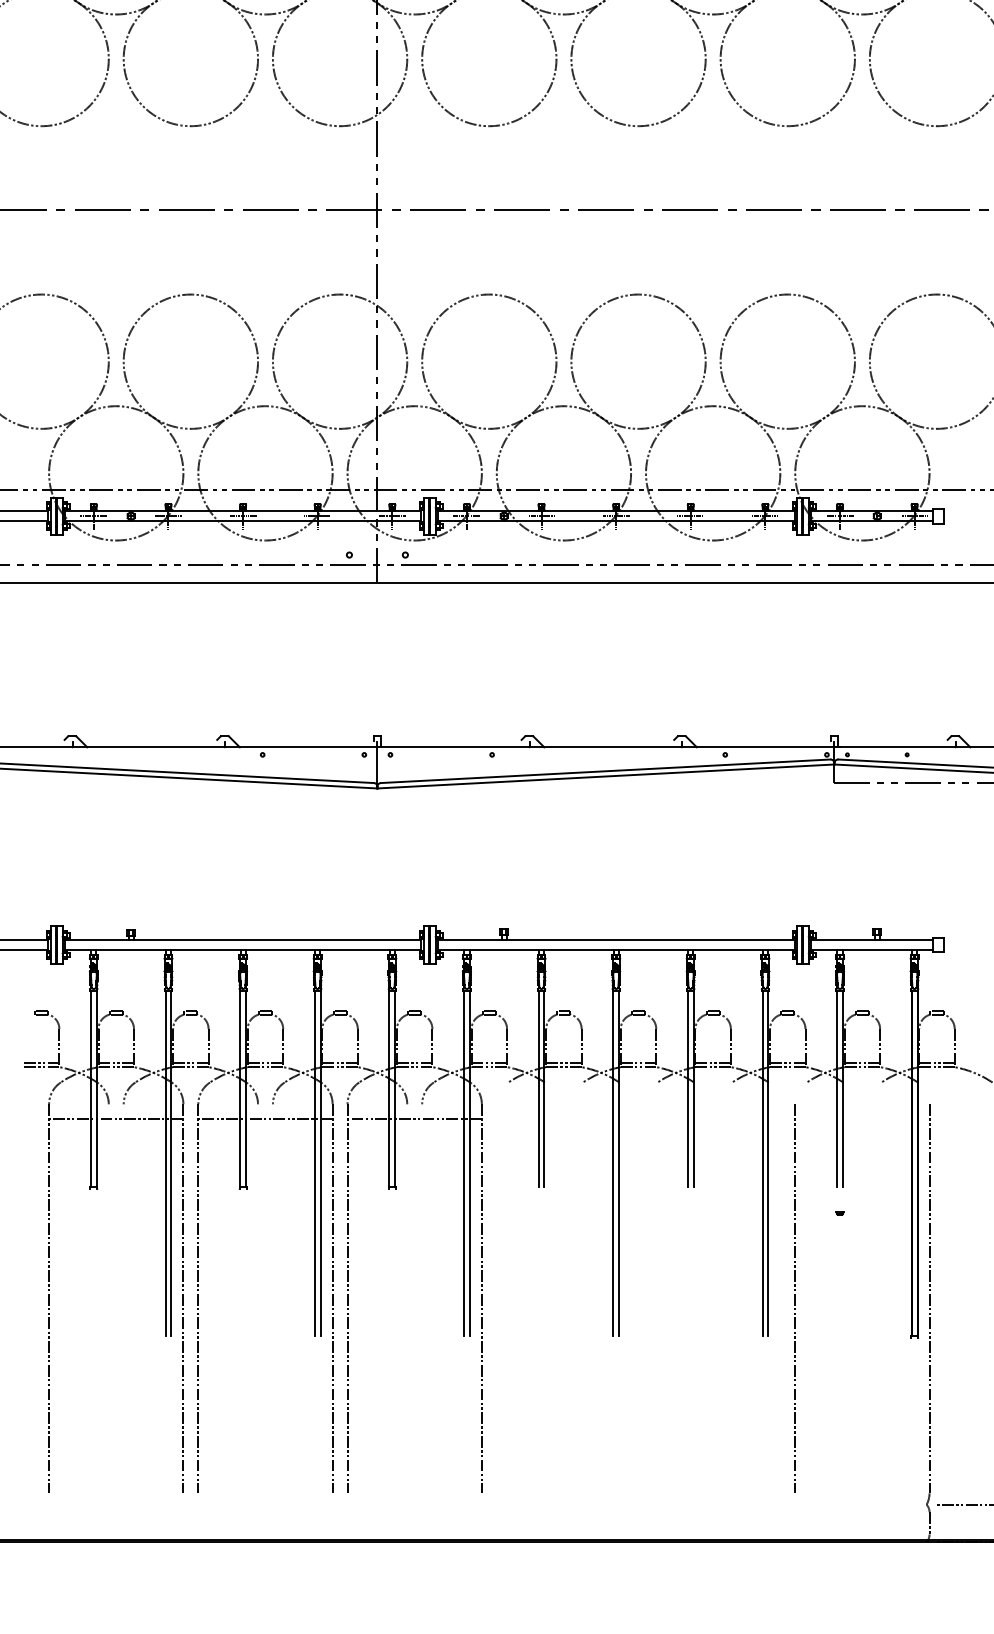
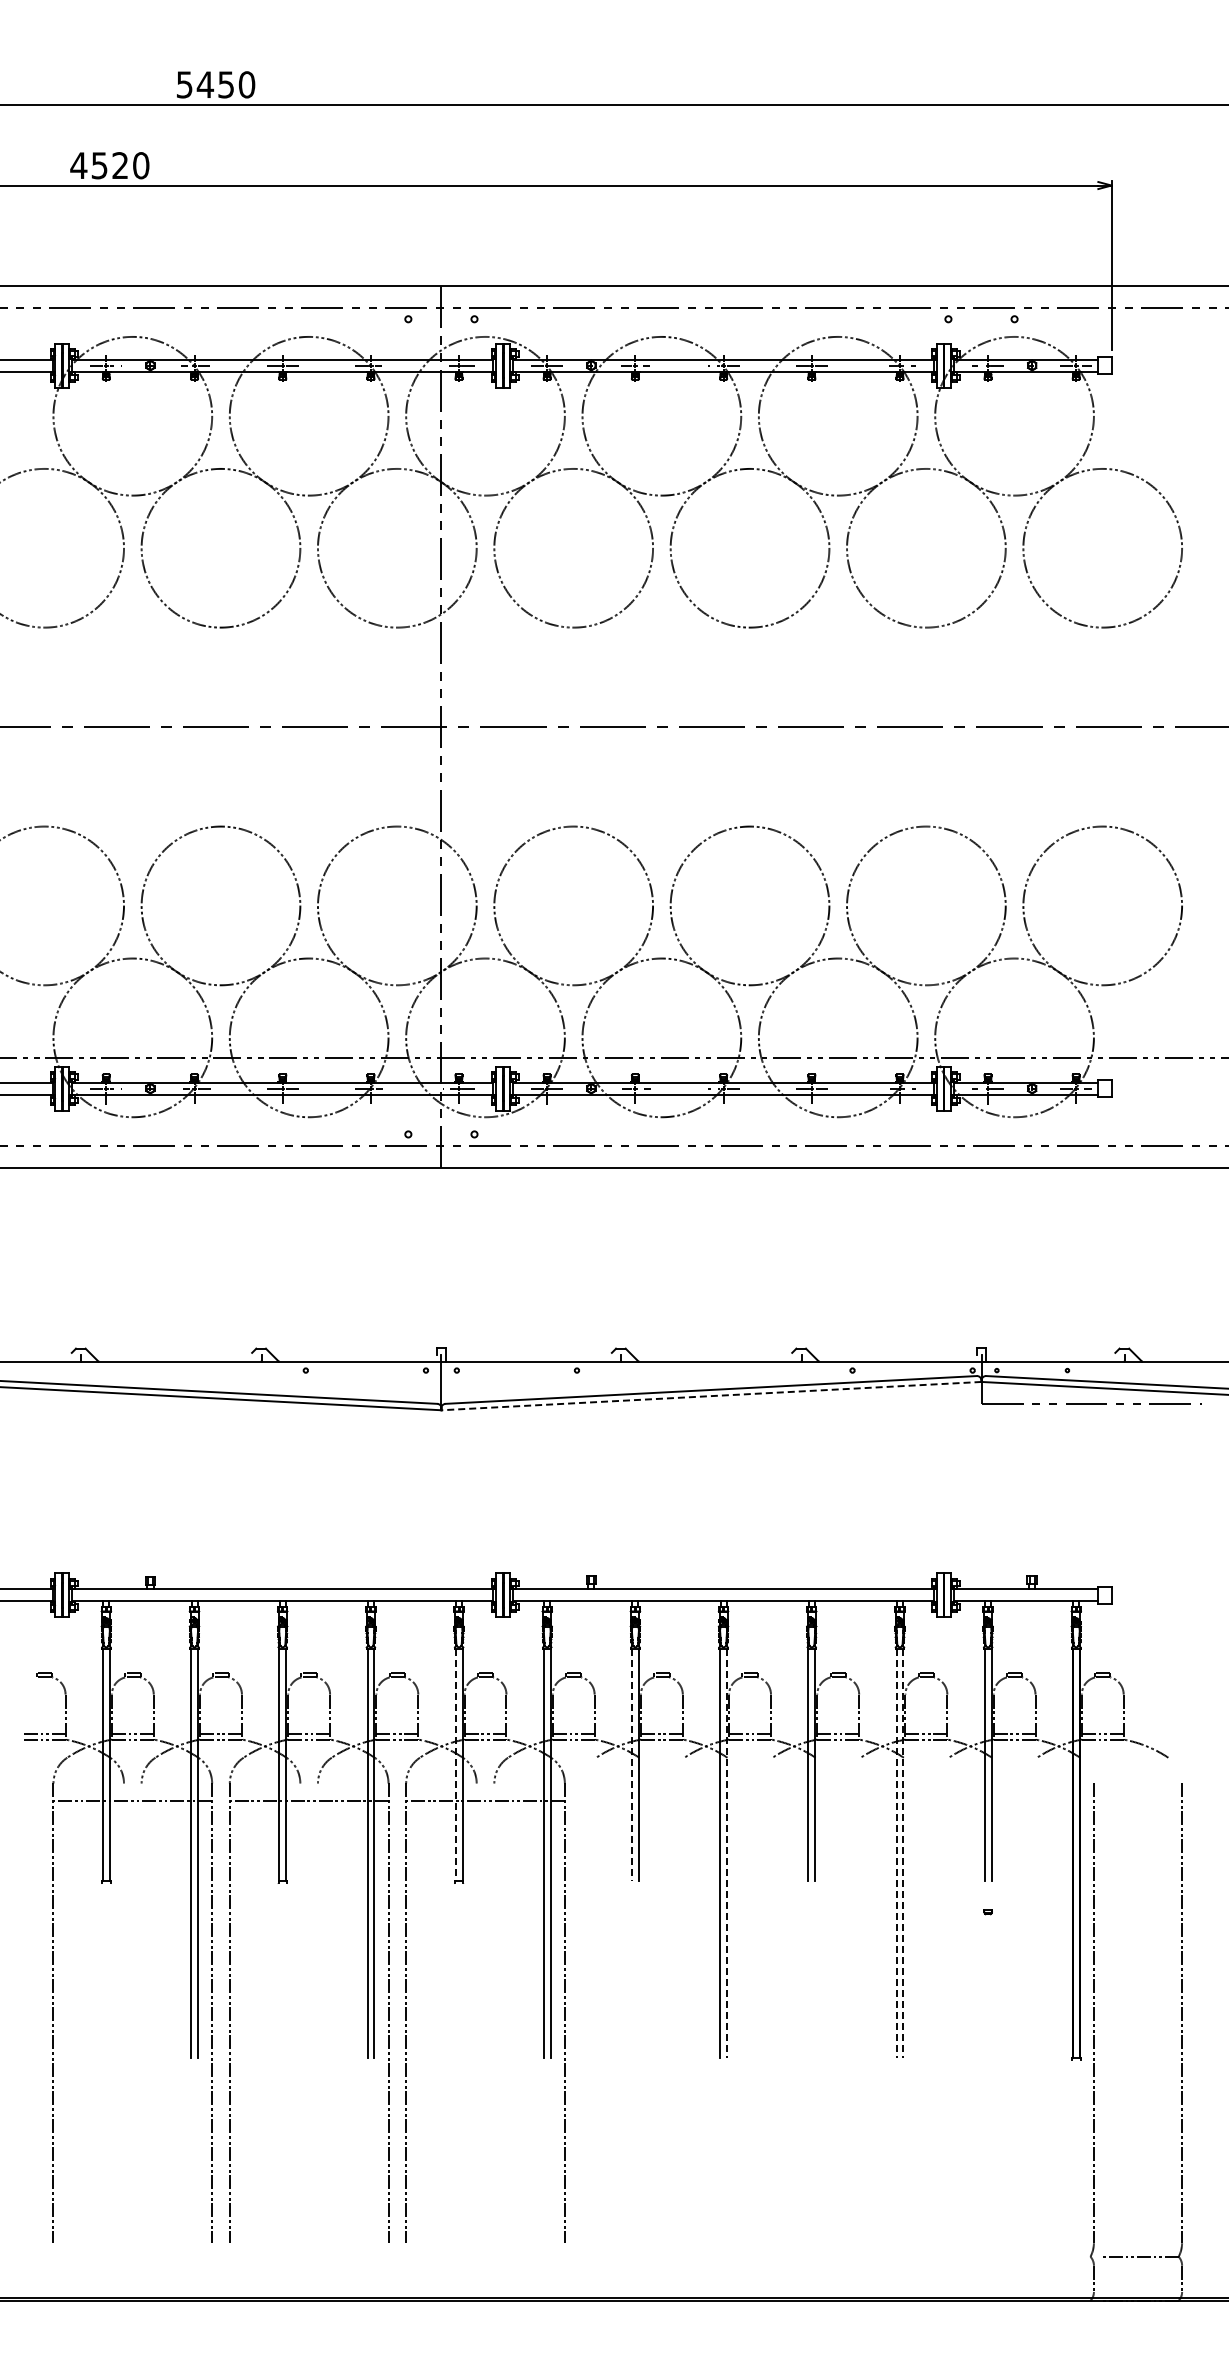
line: (605, 776) -> (710, 1396), solid -> dashed
line: (389, 1089) -> (455, 1765), solid -> dashed
line: (539, 1089) -> (632, 1765), solid -> dashed
line: (619, 1164) -> (727, 1854), solid -> dashed
line: (762, 1164) -> (896, 1854), solid -> dashed
line: (768, 1164) -> (903, 1854), solid -> dashed
line: (794, 1298) -> (934, 2012), removed

